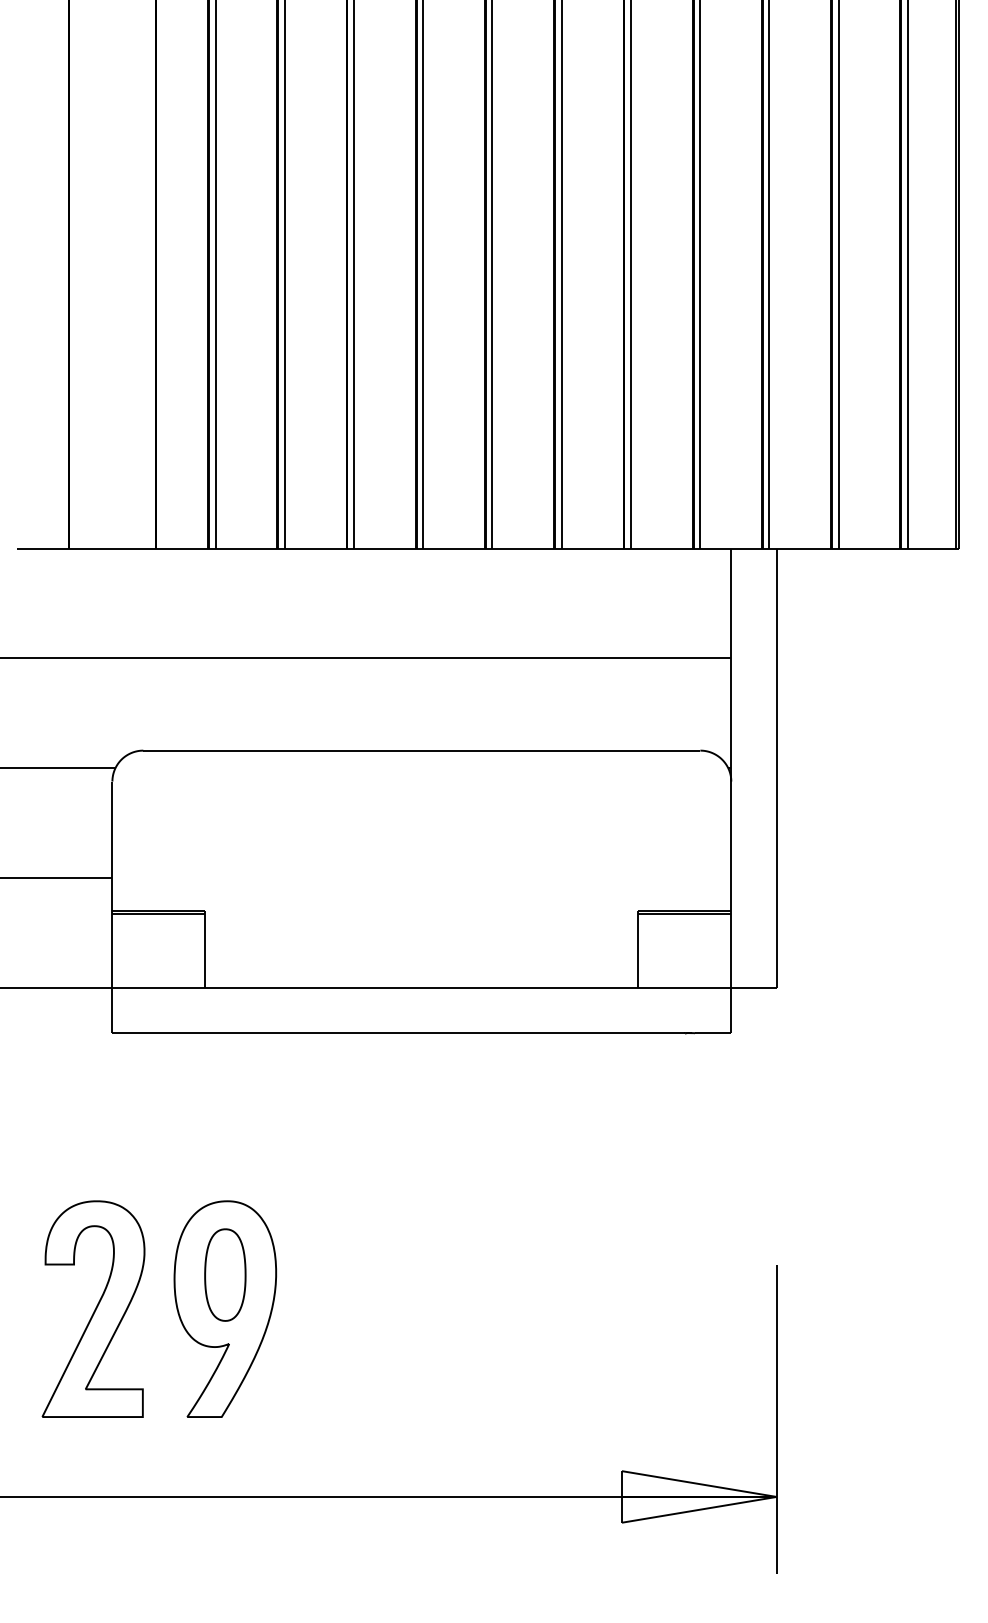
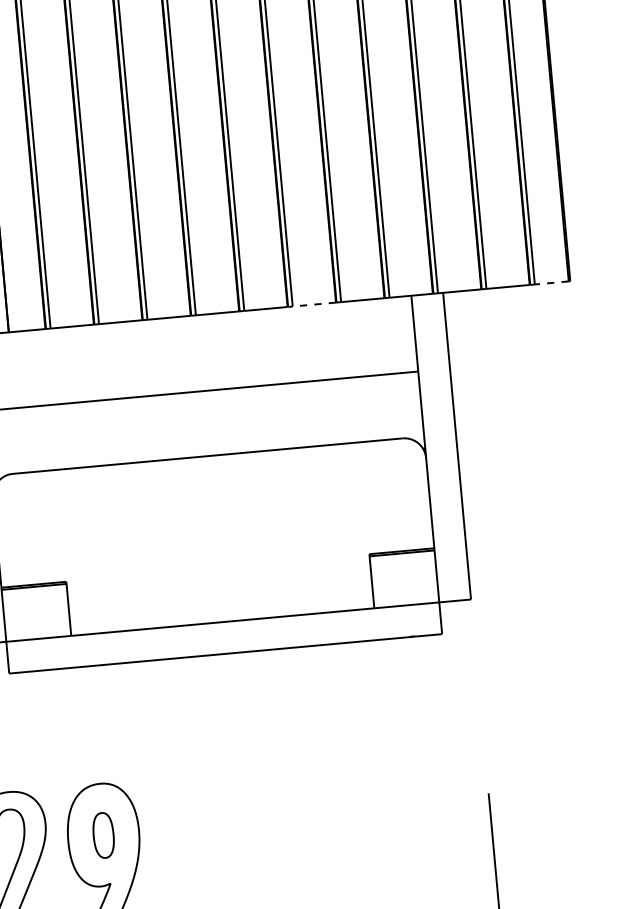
line: (592, 549) -> (314, 304), solid -> dashed
line: (931, 549) -> (551, 283), solid -> dashed
part: (225, 1274) -> (103, 835), size x0.7

